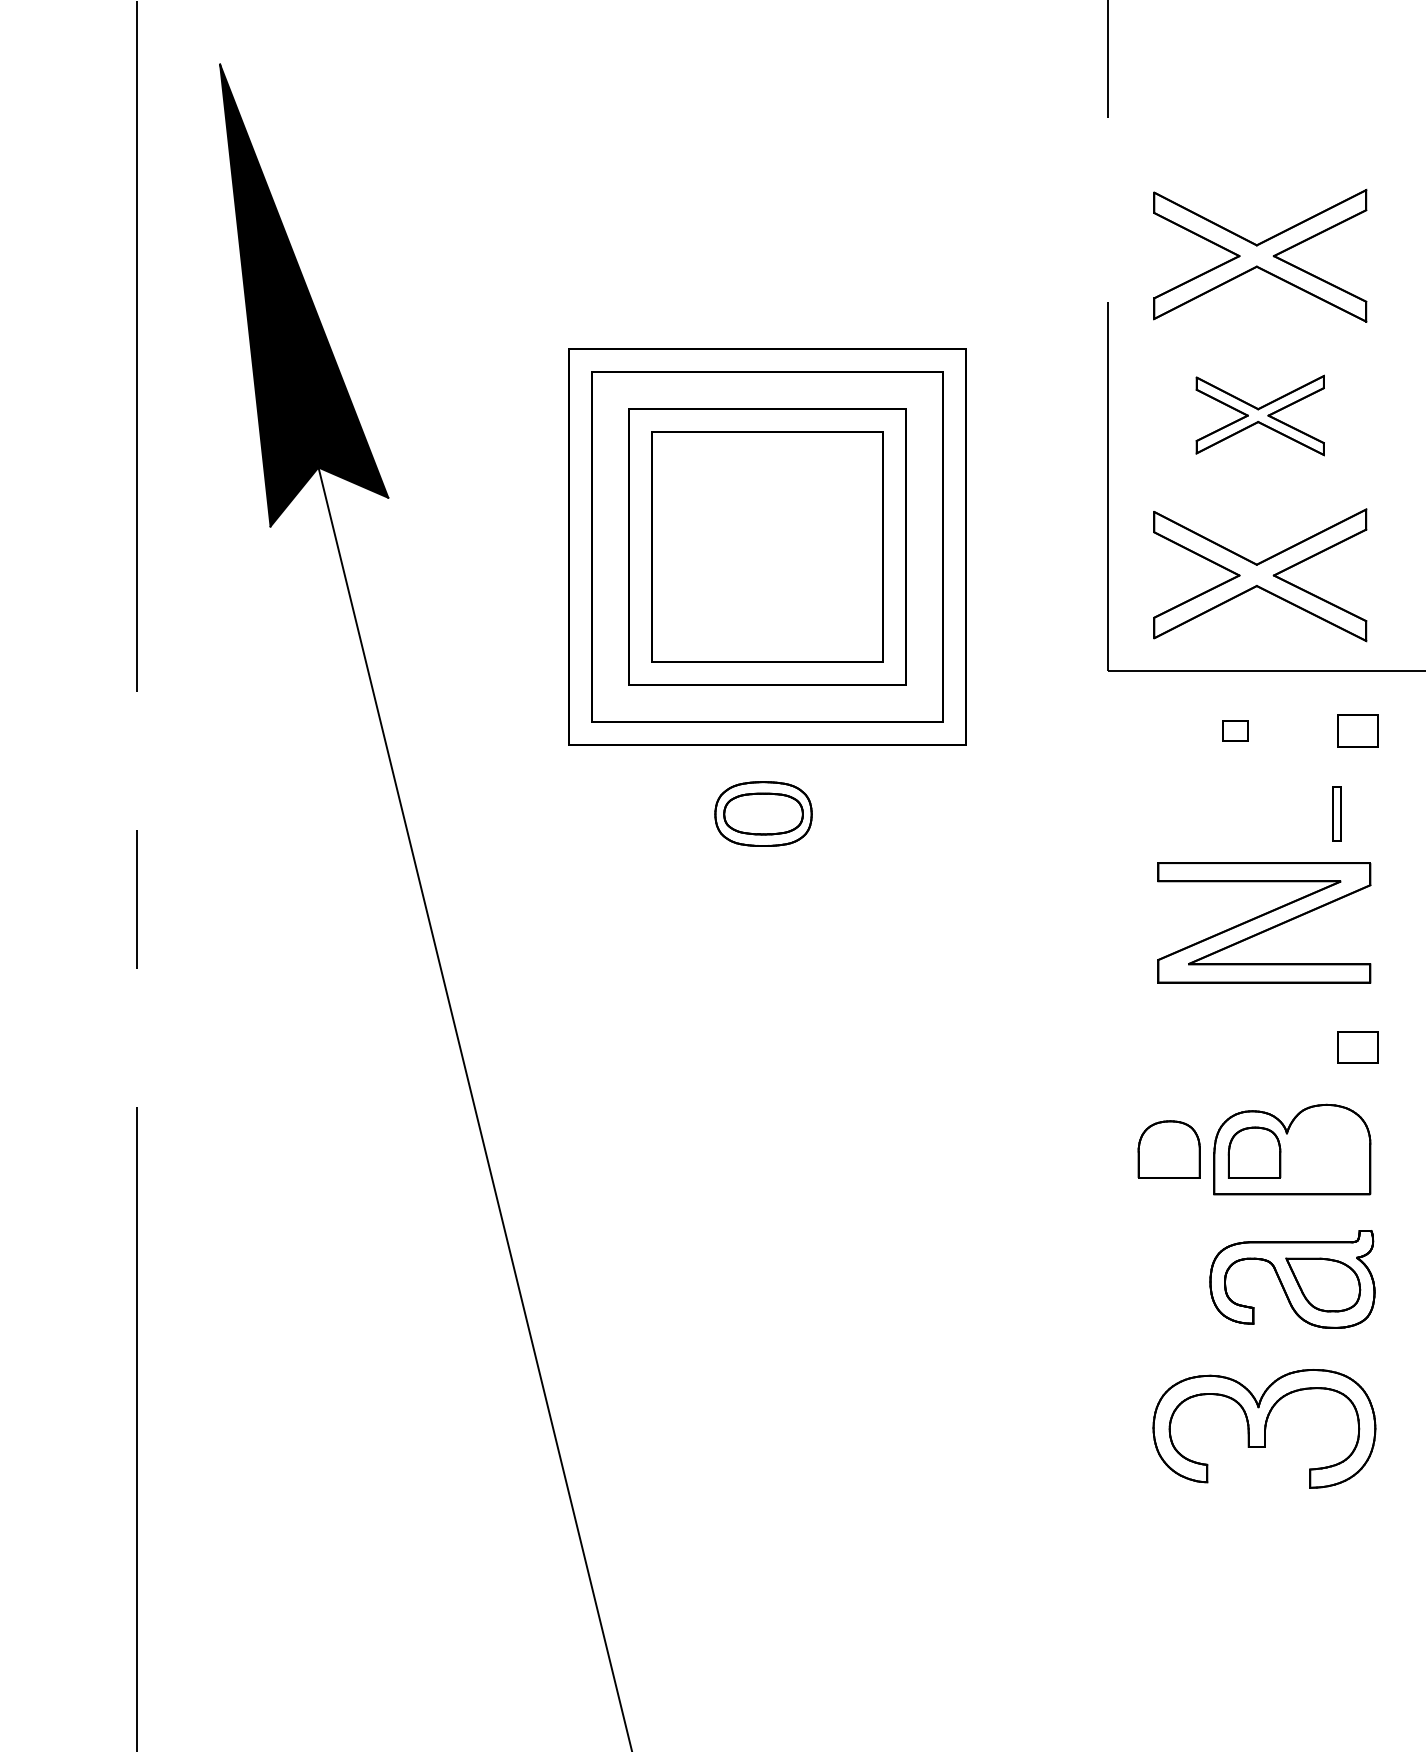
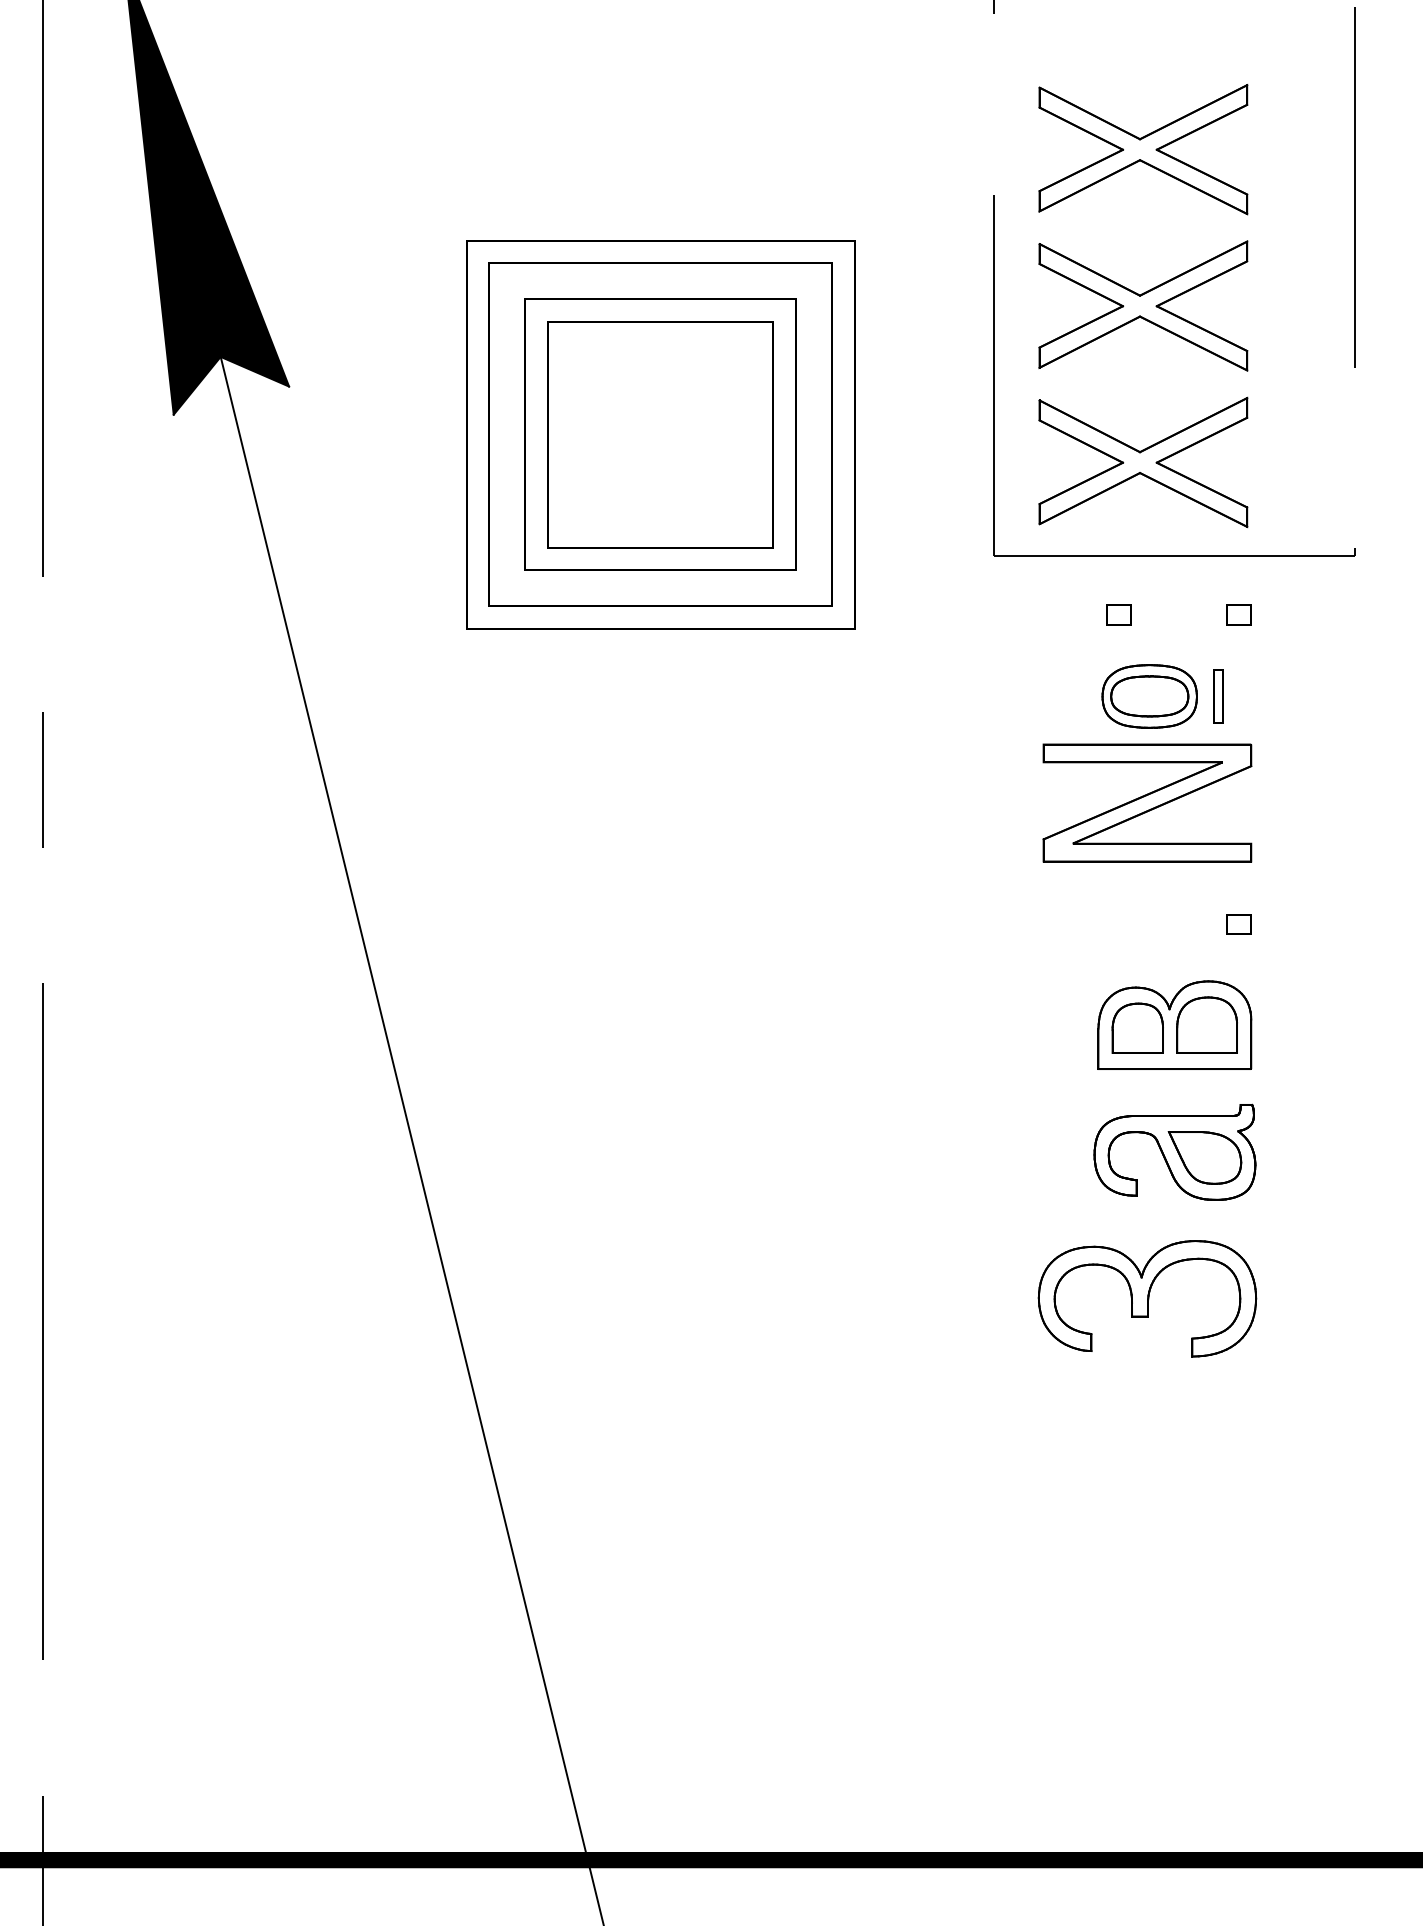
part: (1260, 415) -> (1143, 305), size x1.67
part: (1357, 730) -> (1238, 614), size x0.62
part: (763, 814) -> (1149, 696), moved
part: (1357, 1046) -> (1238, 924), size x0.62
part: (1168, 1148) -> (1206, 1024), moved

